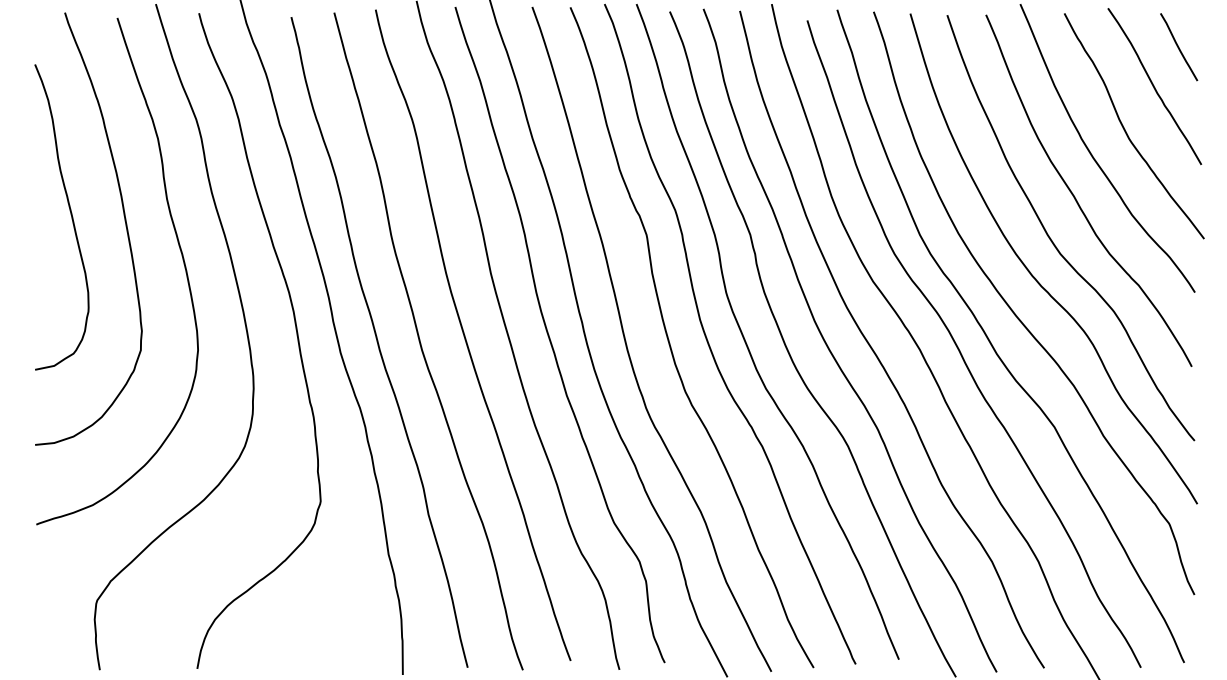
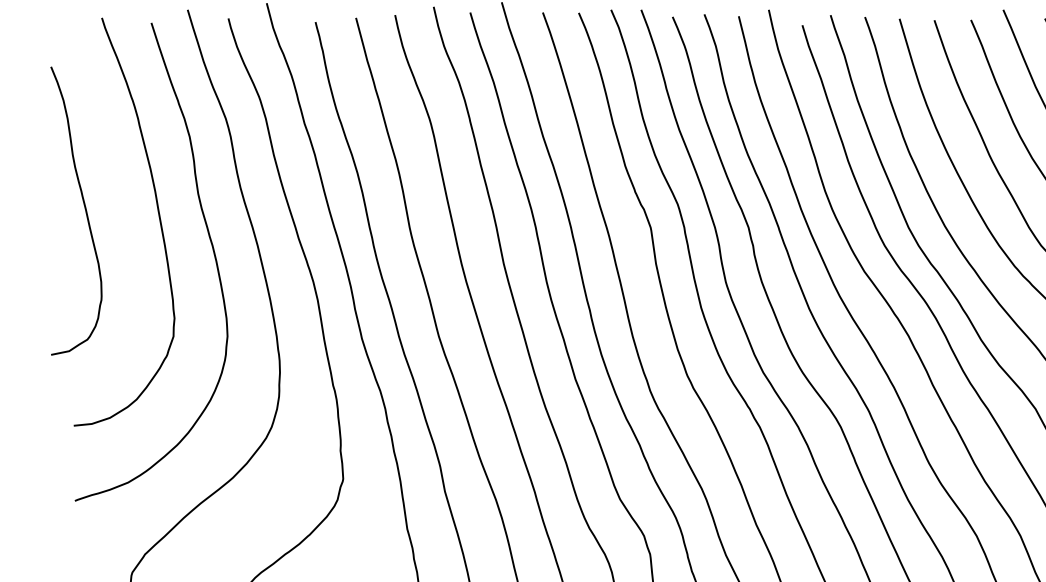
curve: (70, 214) -> (84, 208), moved

